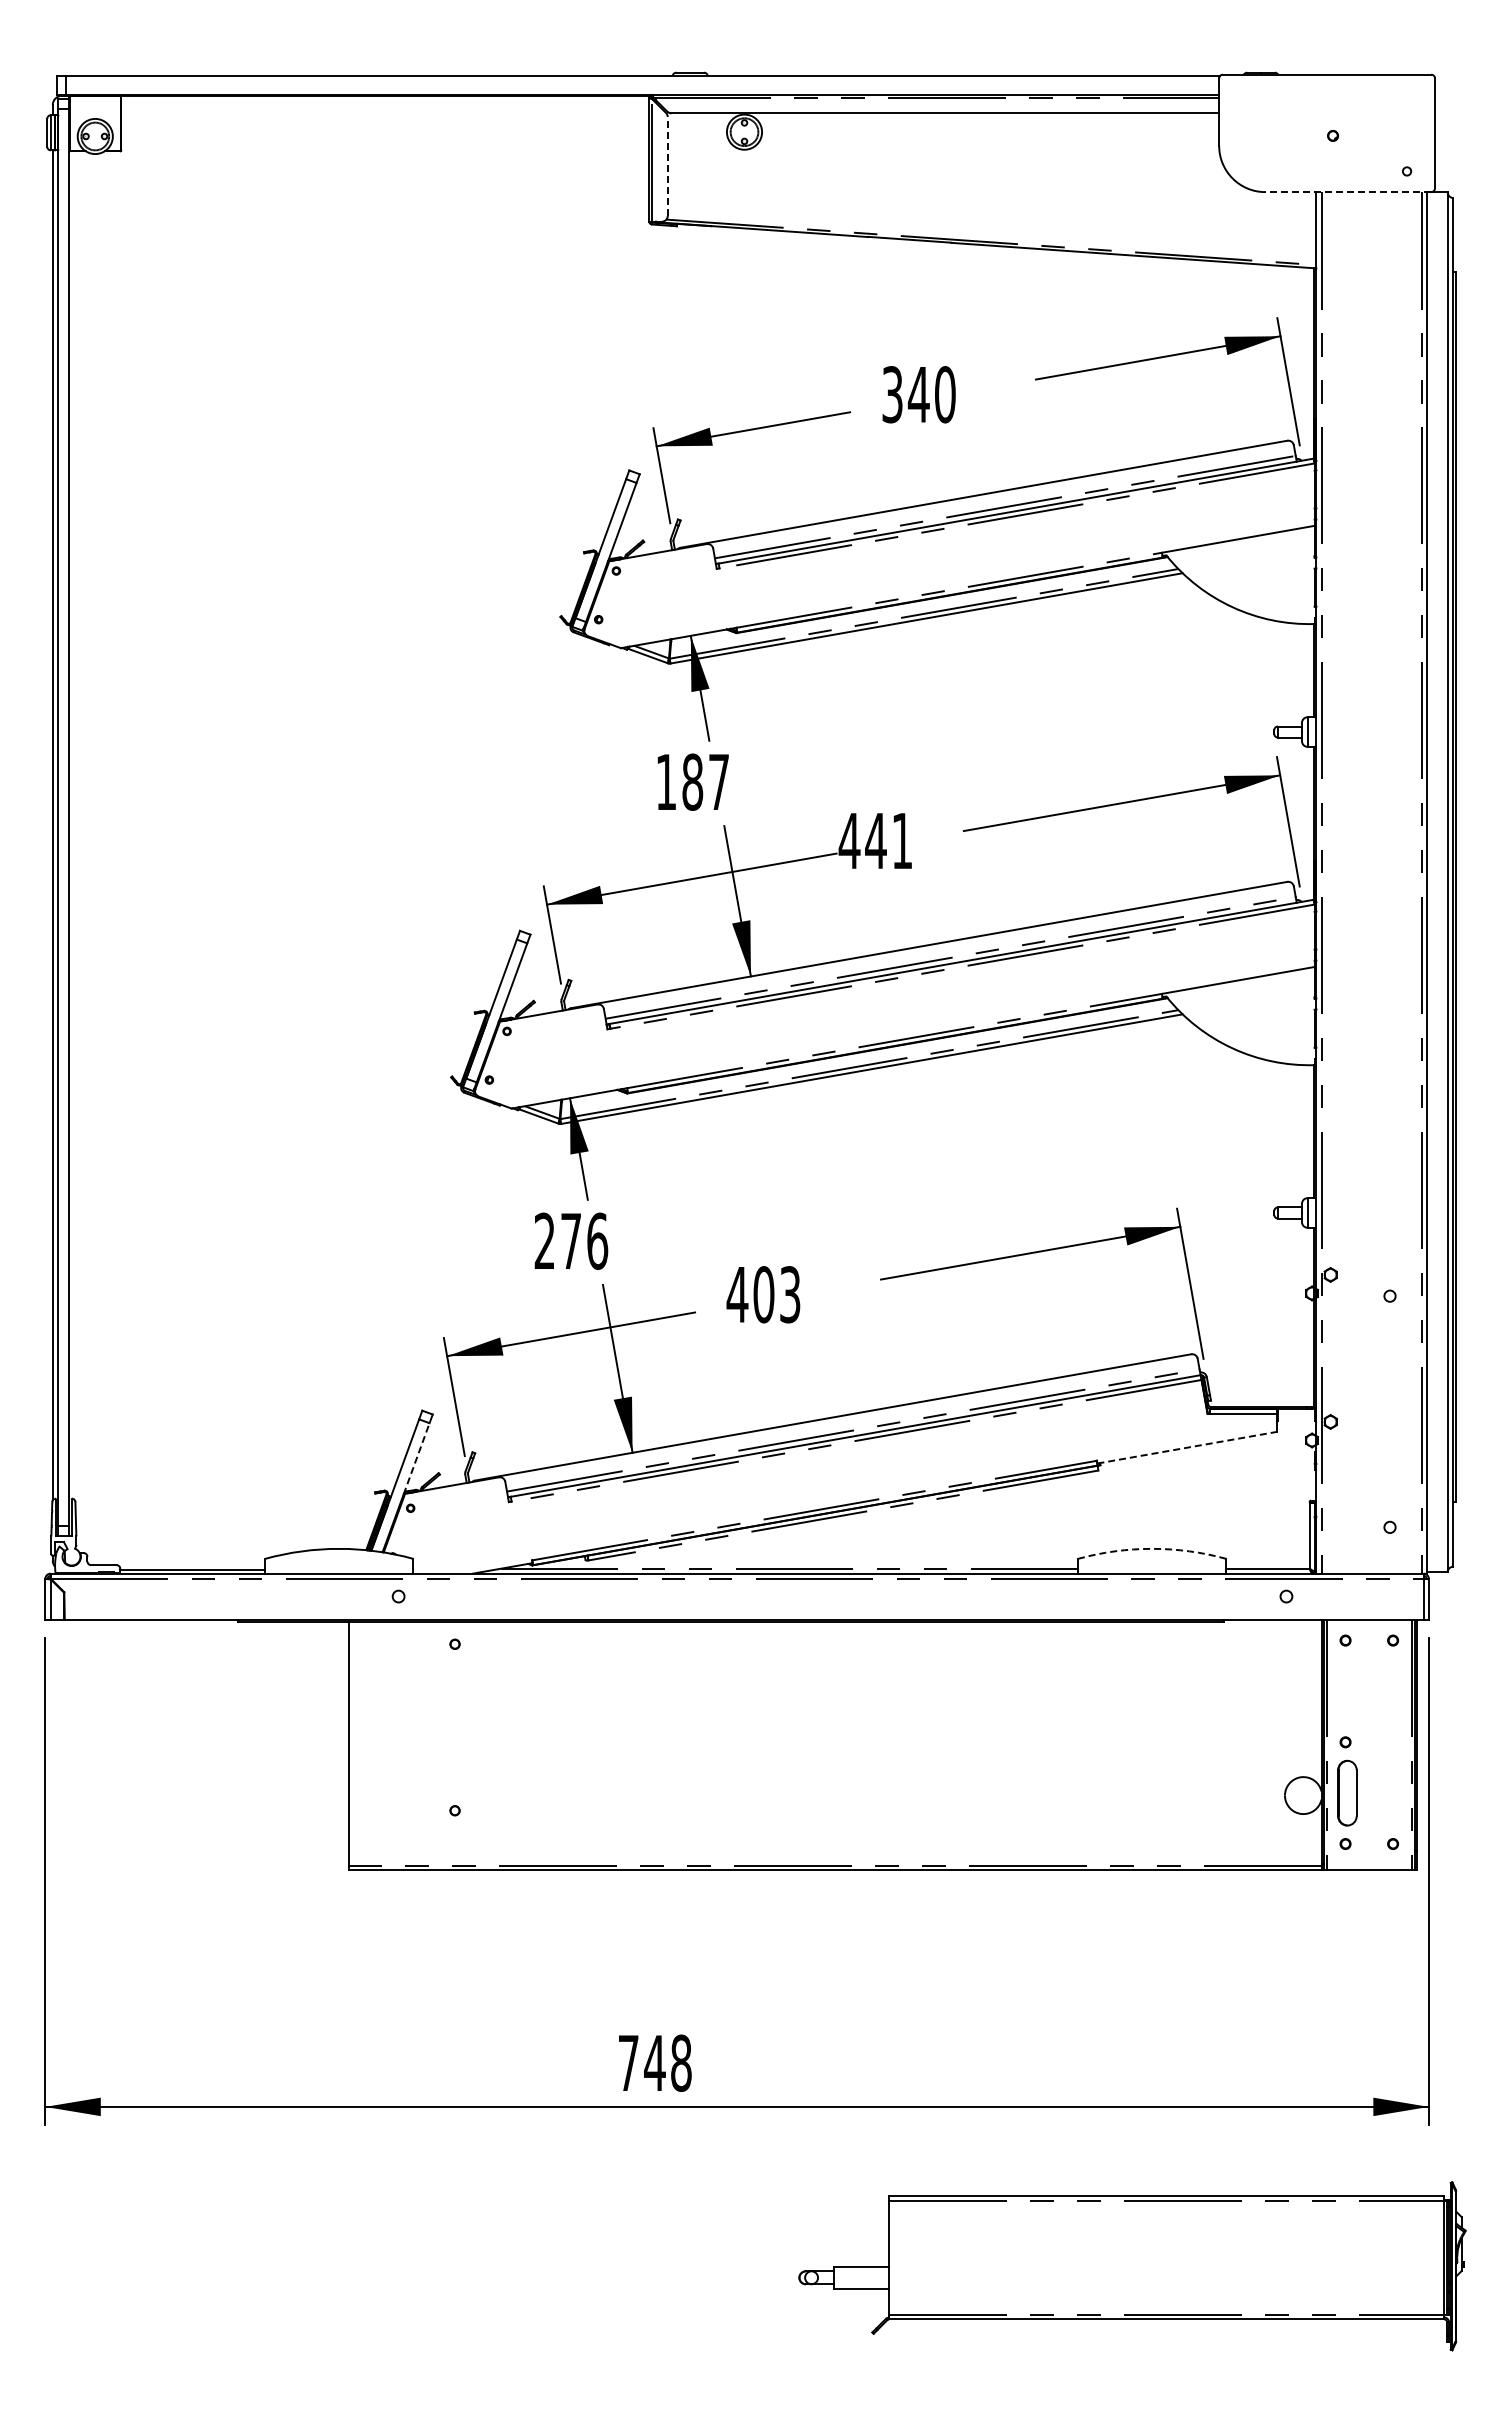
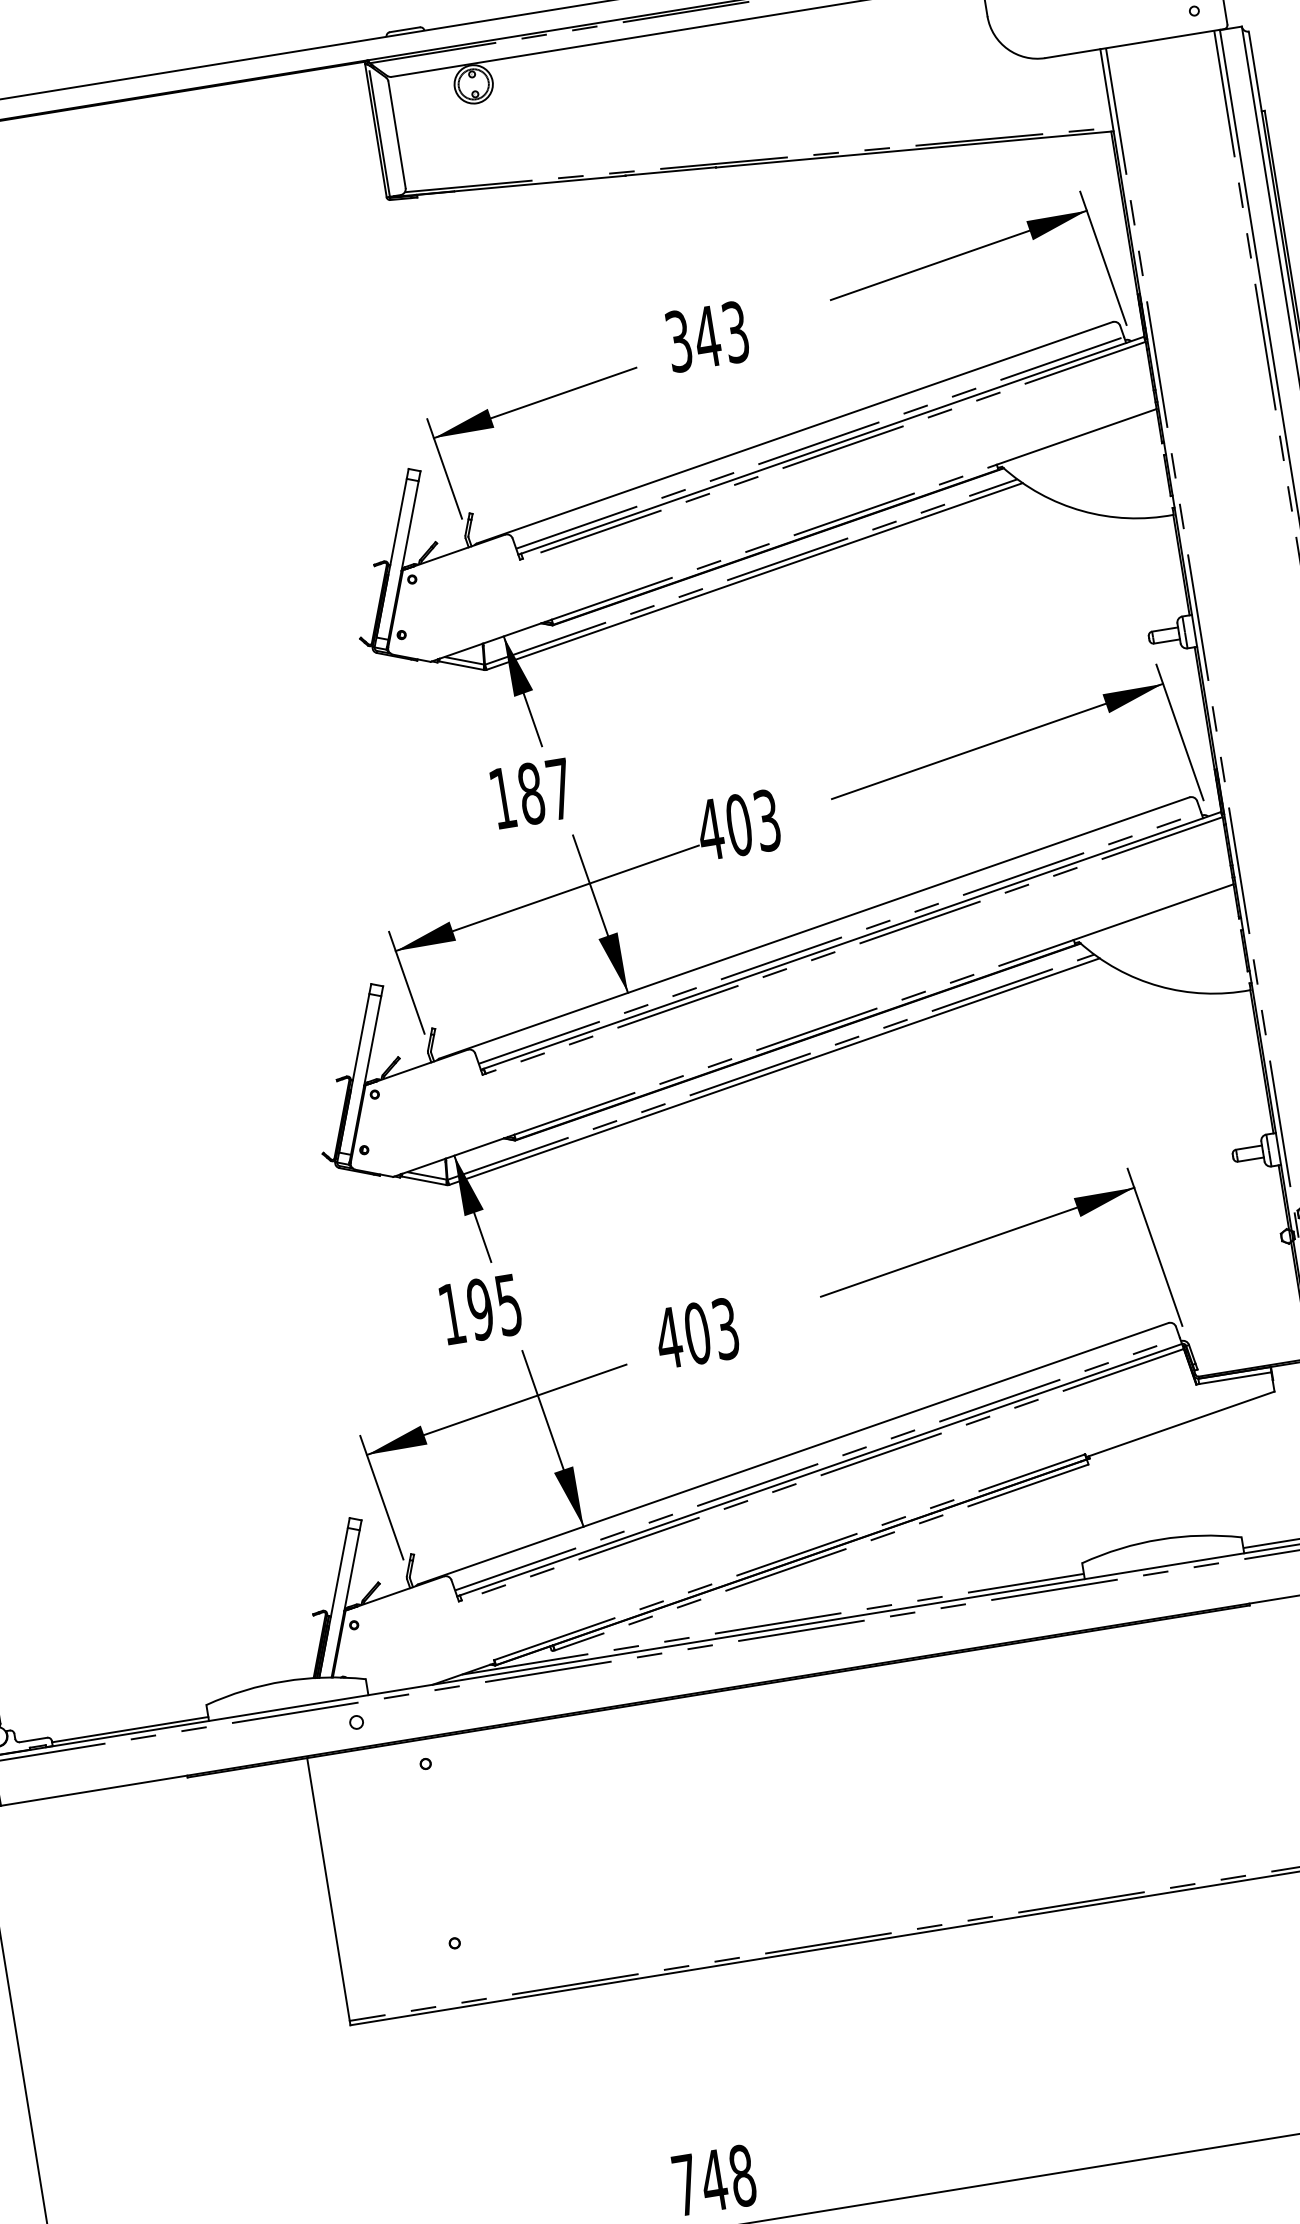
line: (667, 166) -> (396, 134), dashed -> solid
line: (1348, 192) -> (1134, 43), dashed -> solid
text: (945, 394) -> (736, 331), 340 -> 343
text: (888, 840) -> (752, 822), 441 -> 403
text: (571, 1240) -> (480, 1308), 276 -> 195
line: (1187, 1447) -> (1180, 1424), dashed -> solid
line: (416, 1458) -> (351, 1570), dashed -> solid
arc: (1152, 1548) -> (1160, 1539), dashed -> solid

